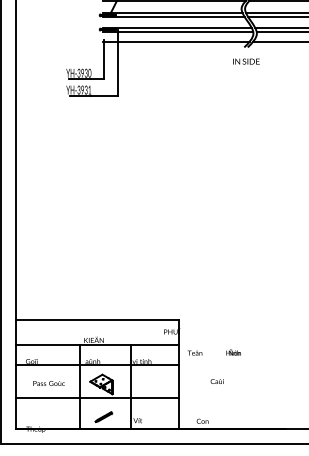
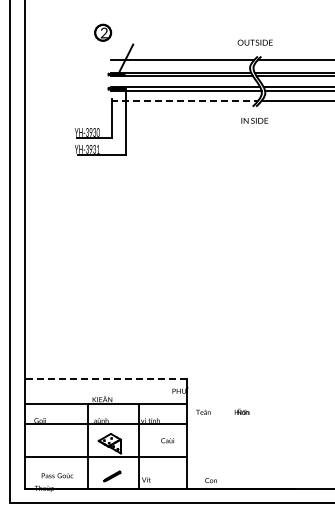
line: (176, 41) -> (184, 100), solid -> dashed
line: (97, 320) -> (105, 379), solid -> dashed
text: (217, 381) -> (167, 440), moved
text: (49, 383) -> (57, 475), moved

